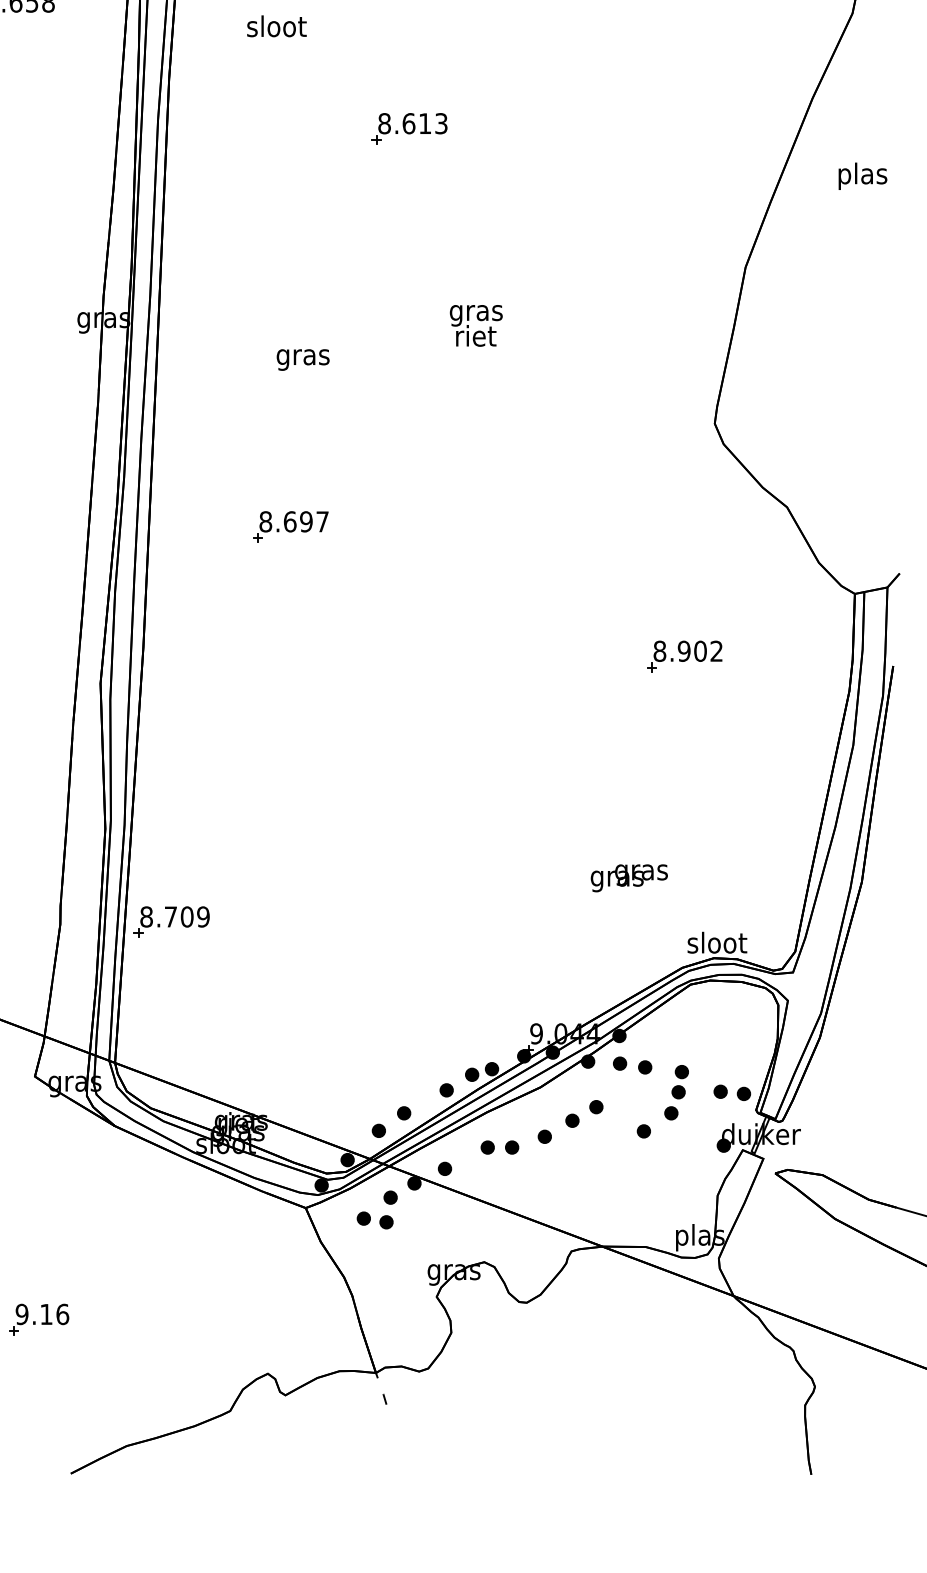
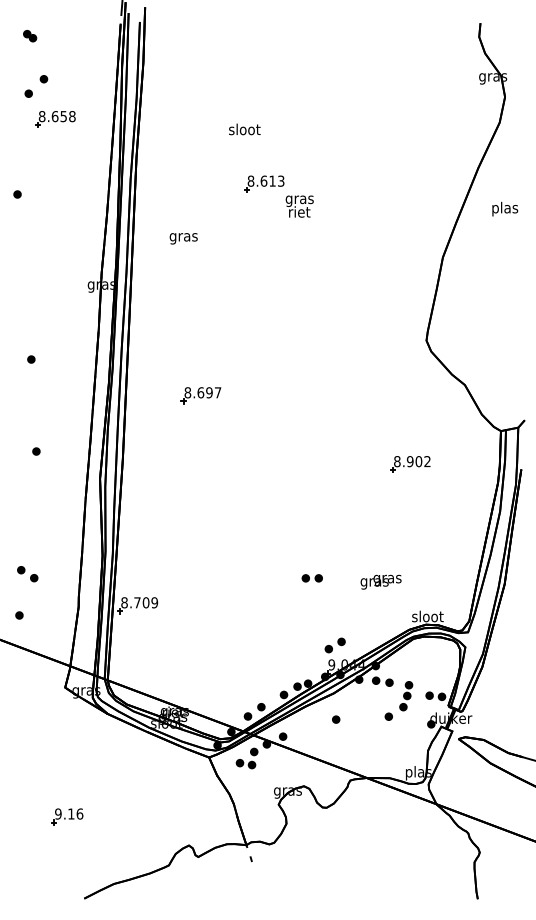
text: (276, 26) -> (244, 129), moved
text: (475, 325) -> (299, 206), moved
text: (302, 359) -> (183, 238), moved
part: (583, 1113) -> (334, 645), moved
part: (498, 1147) -> (311, 578), moved

